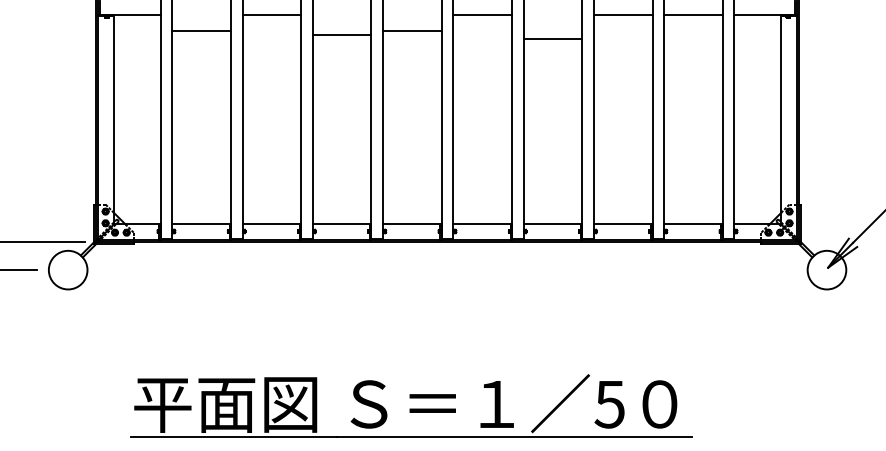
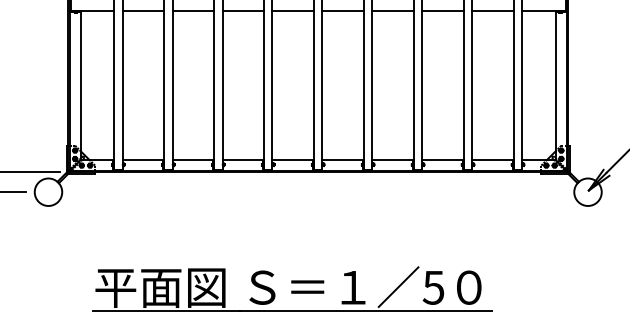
line: (201, 30) -> (143, 10), moved
line: (412, 30) -> (293, 10), moved
line: (341, 34) -> (242, 10), moved
line: (552, 38) -> (392, 10), moved

